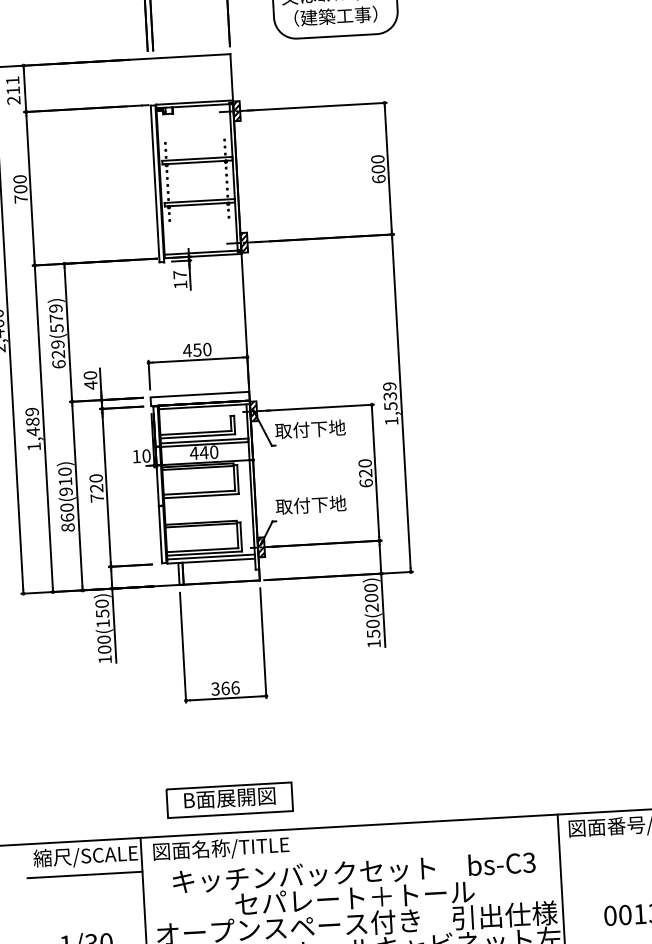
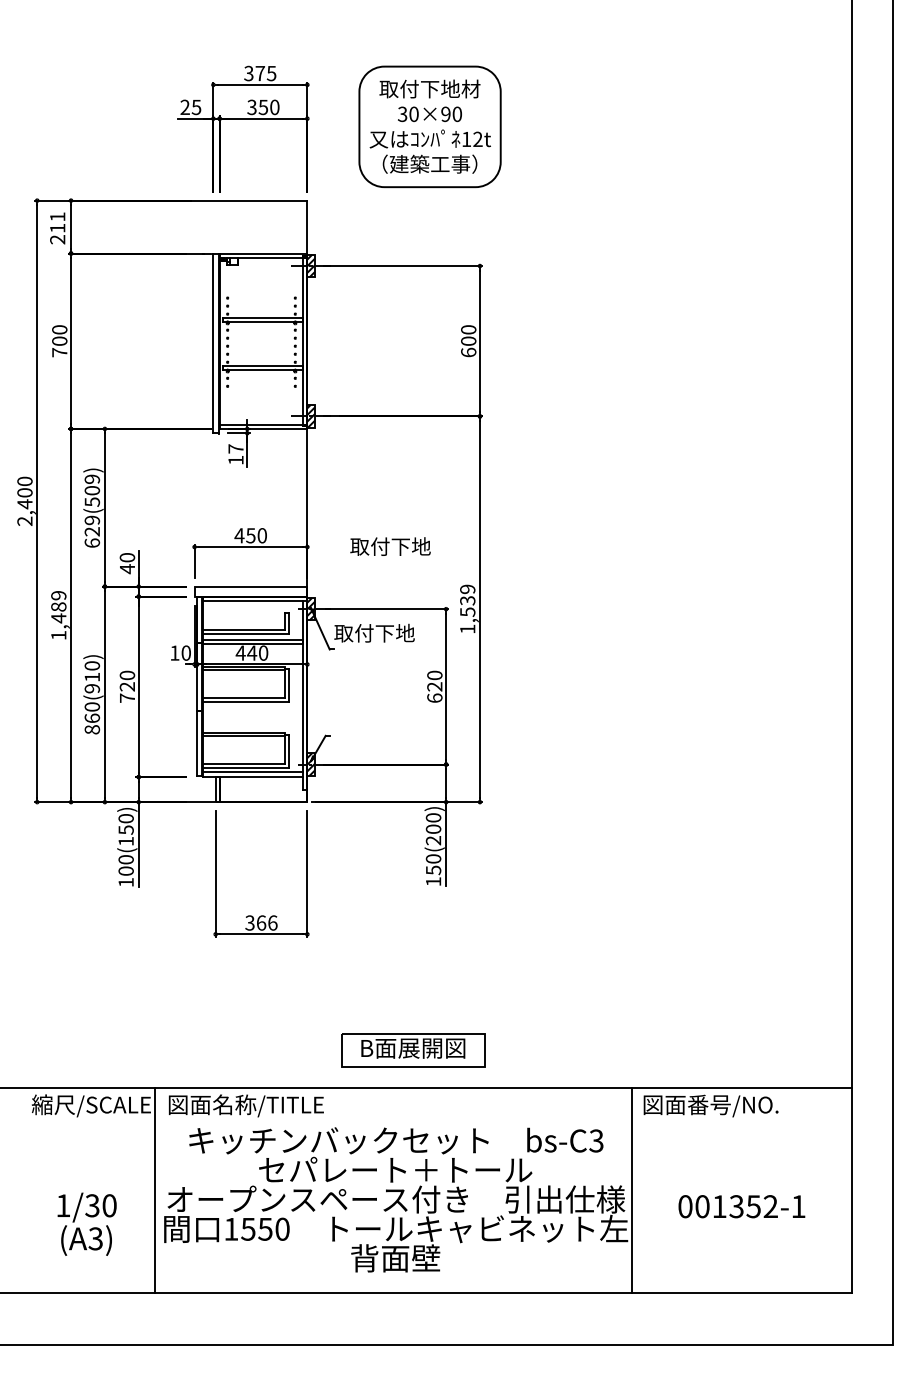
text: (56, 318) -> (92, 490), 629(579) -> 629(509)
text: (311, 505) -> (390, 546), moved
part: (230, 800) -> (413, 1050), moved
line: (85, 874) -> (89, 1126), removed

